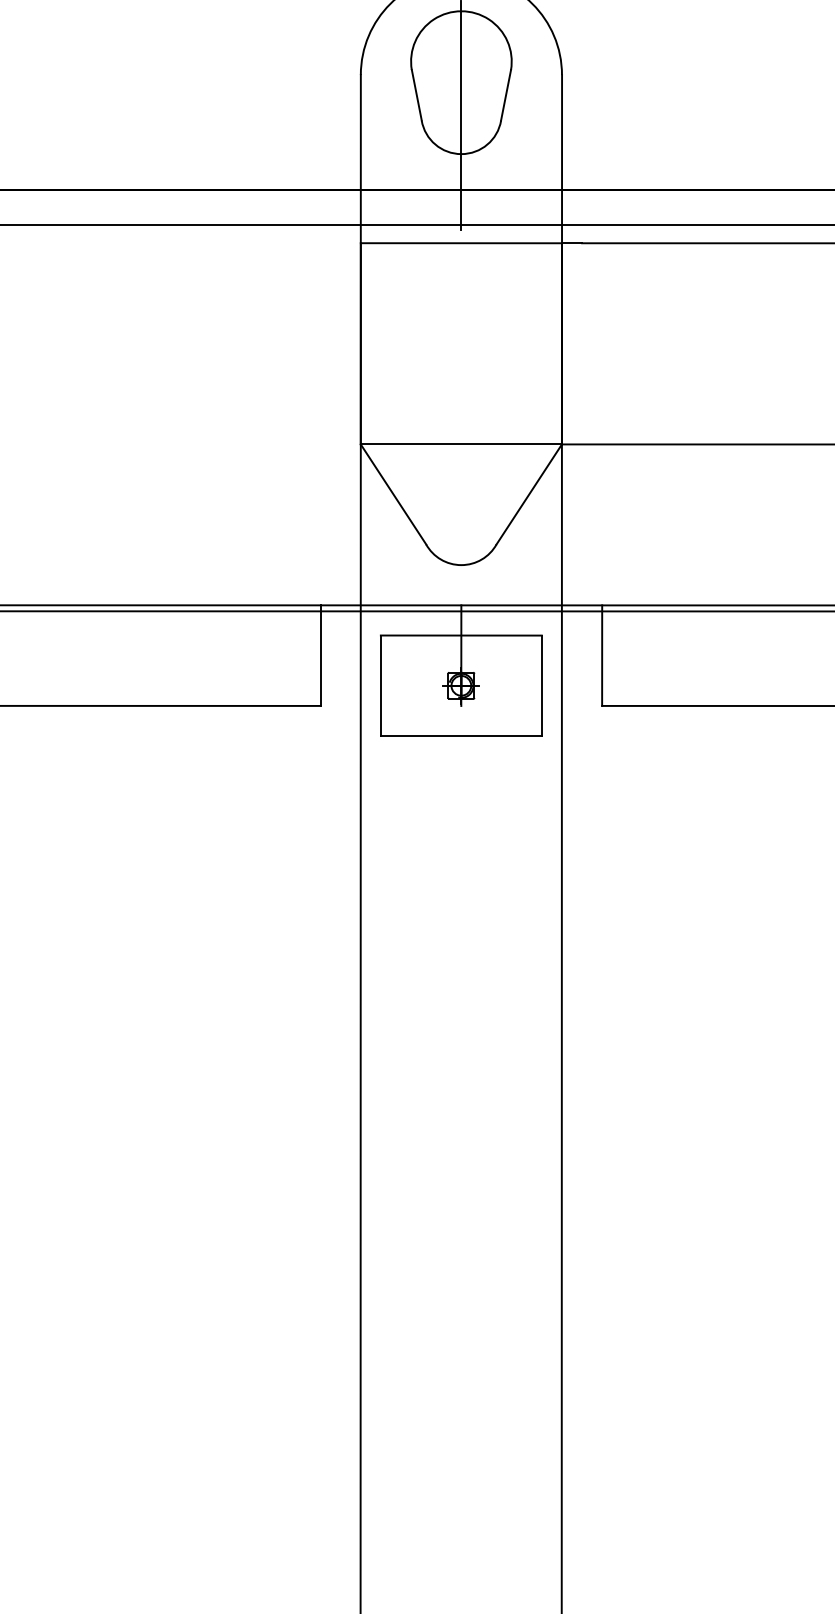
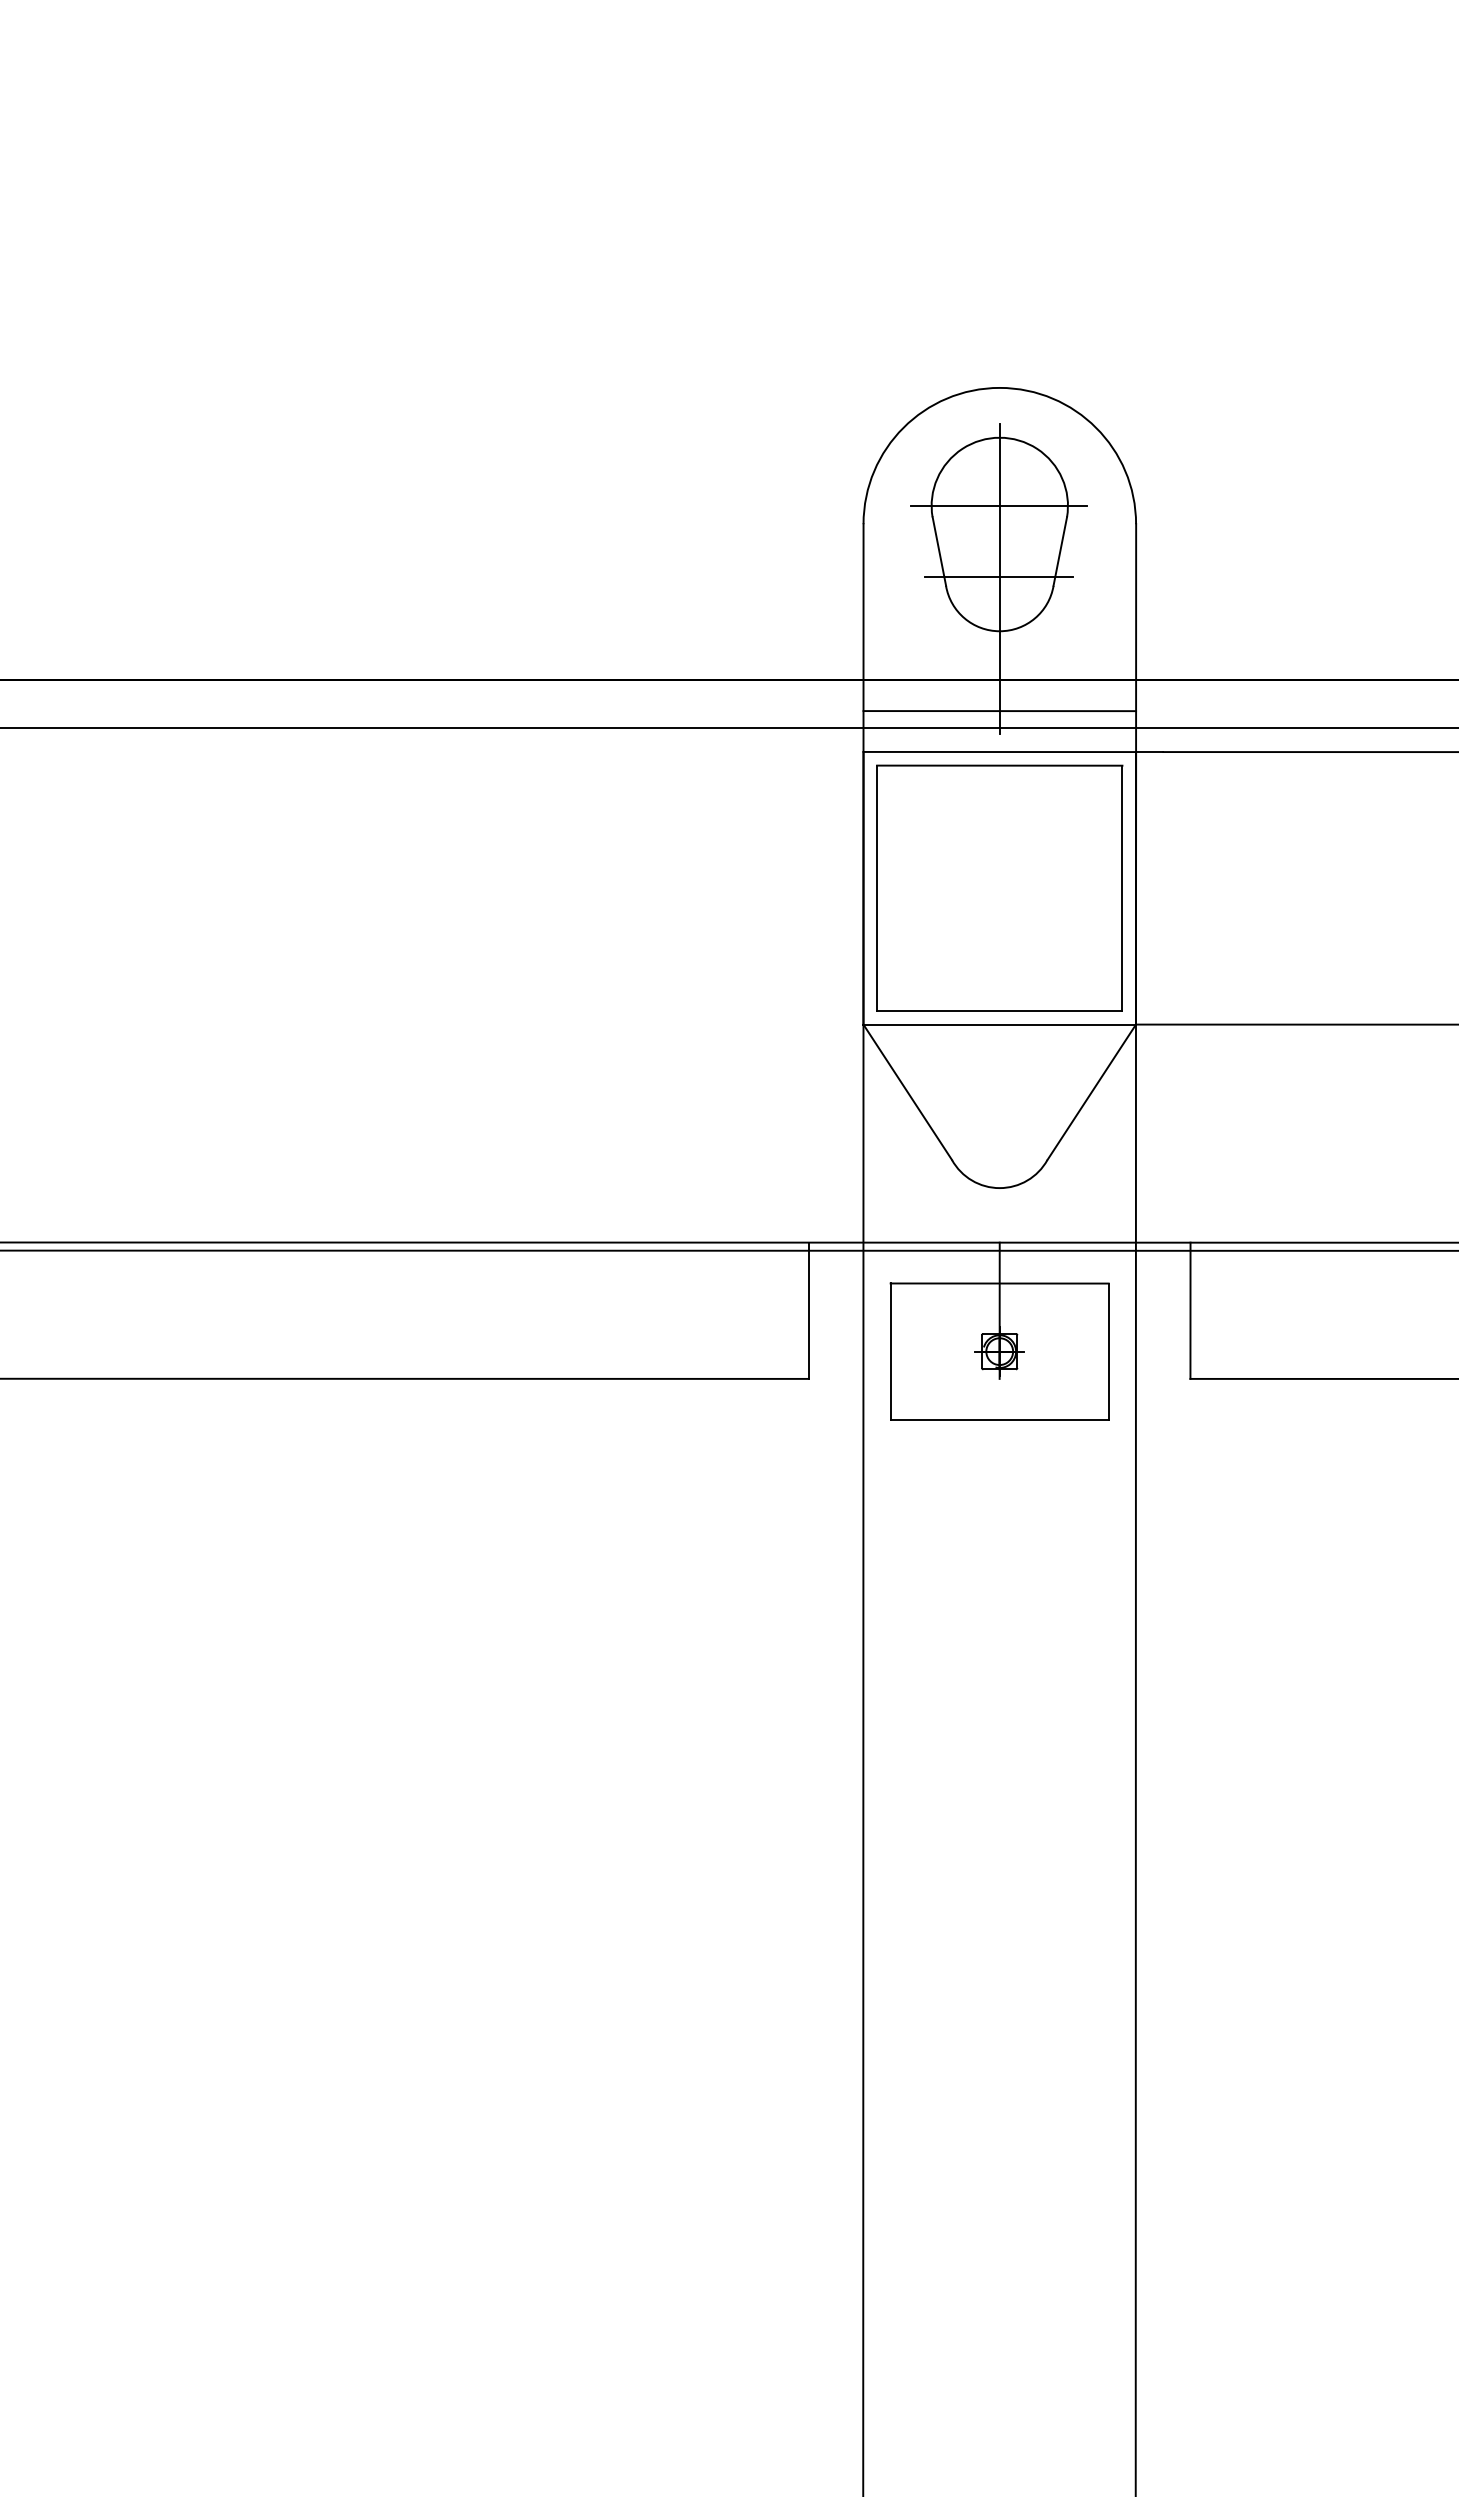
line: (460, 61) -> (998, 505), added
line: (460, 113) -> (998, 576), added
line: (461, 213) -> (999, 711), added
part: (461, 343) -> (999, 887), added

